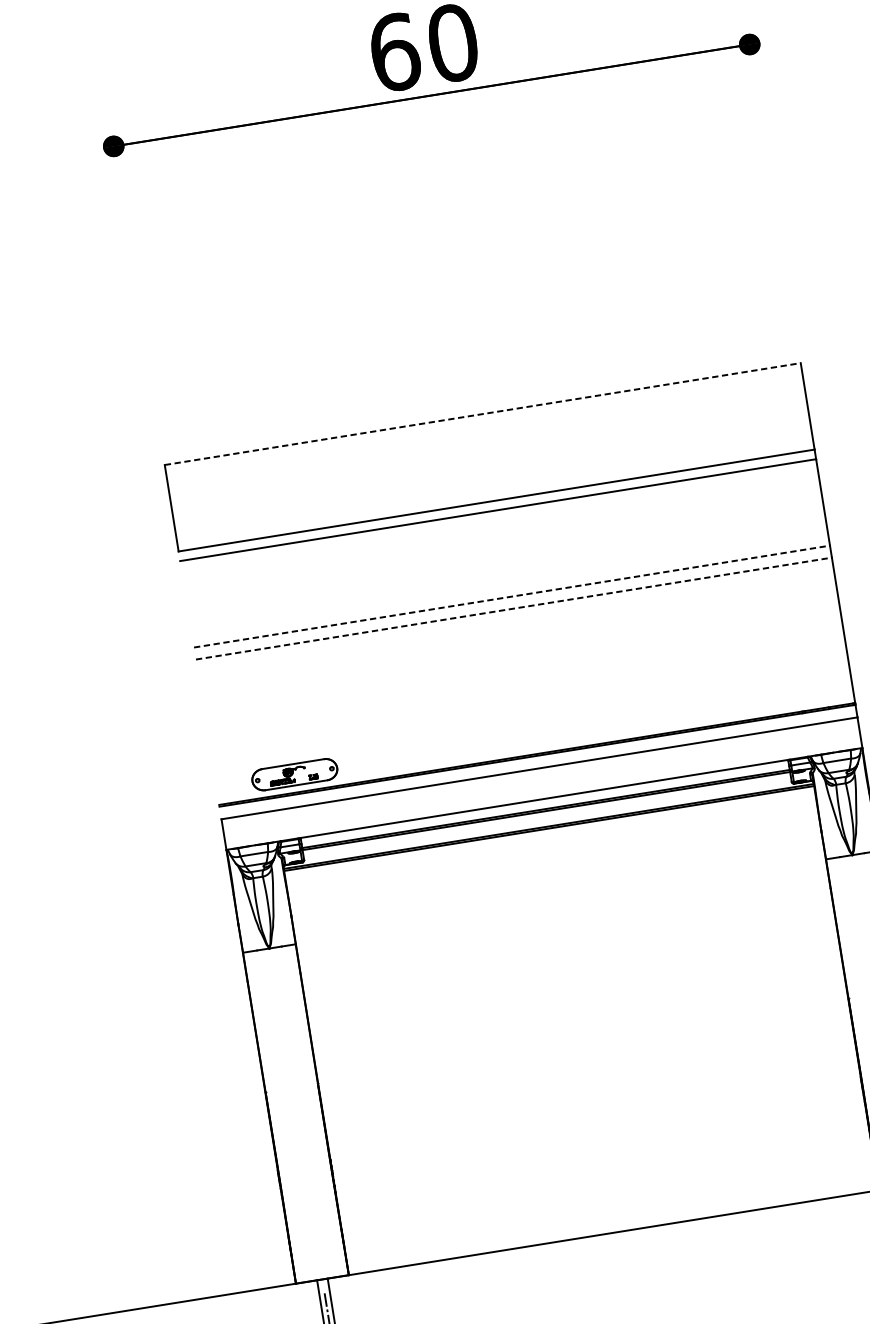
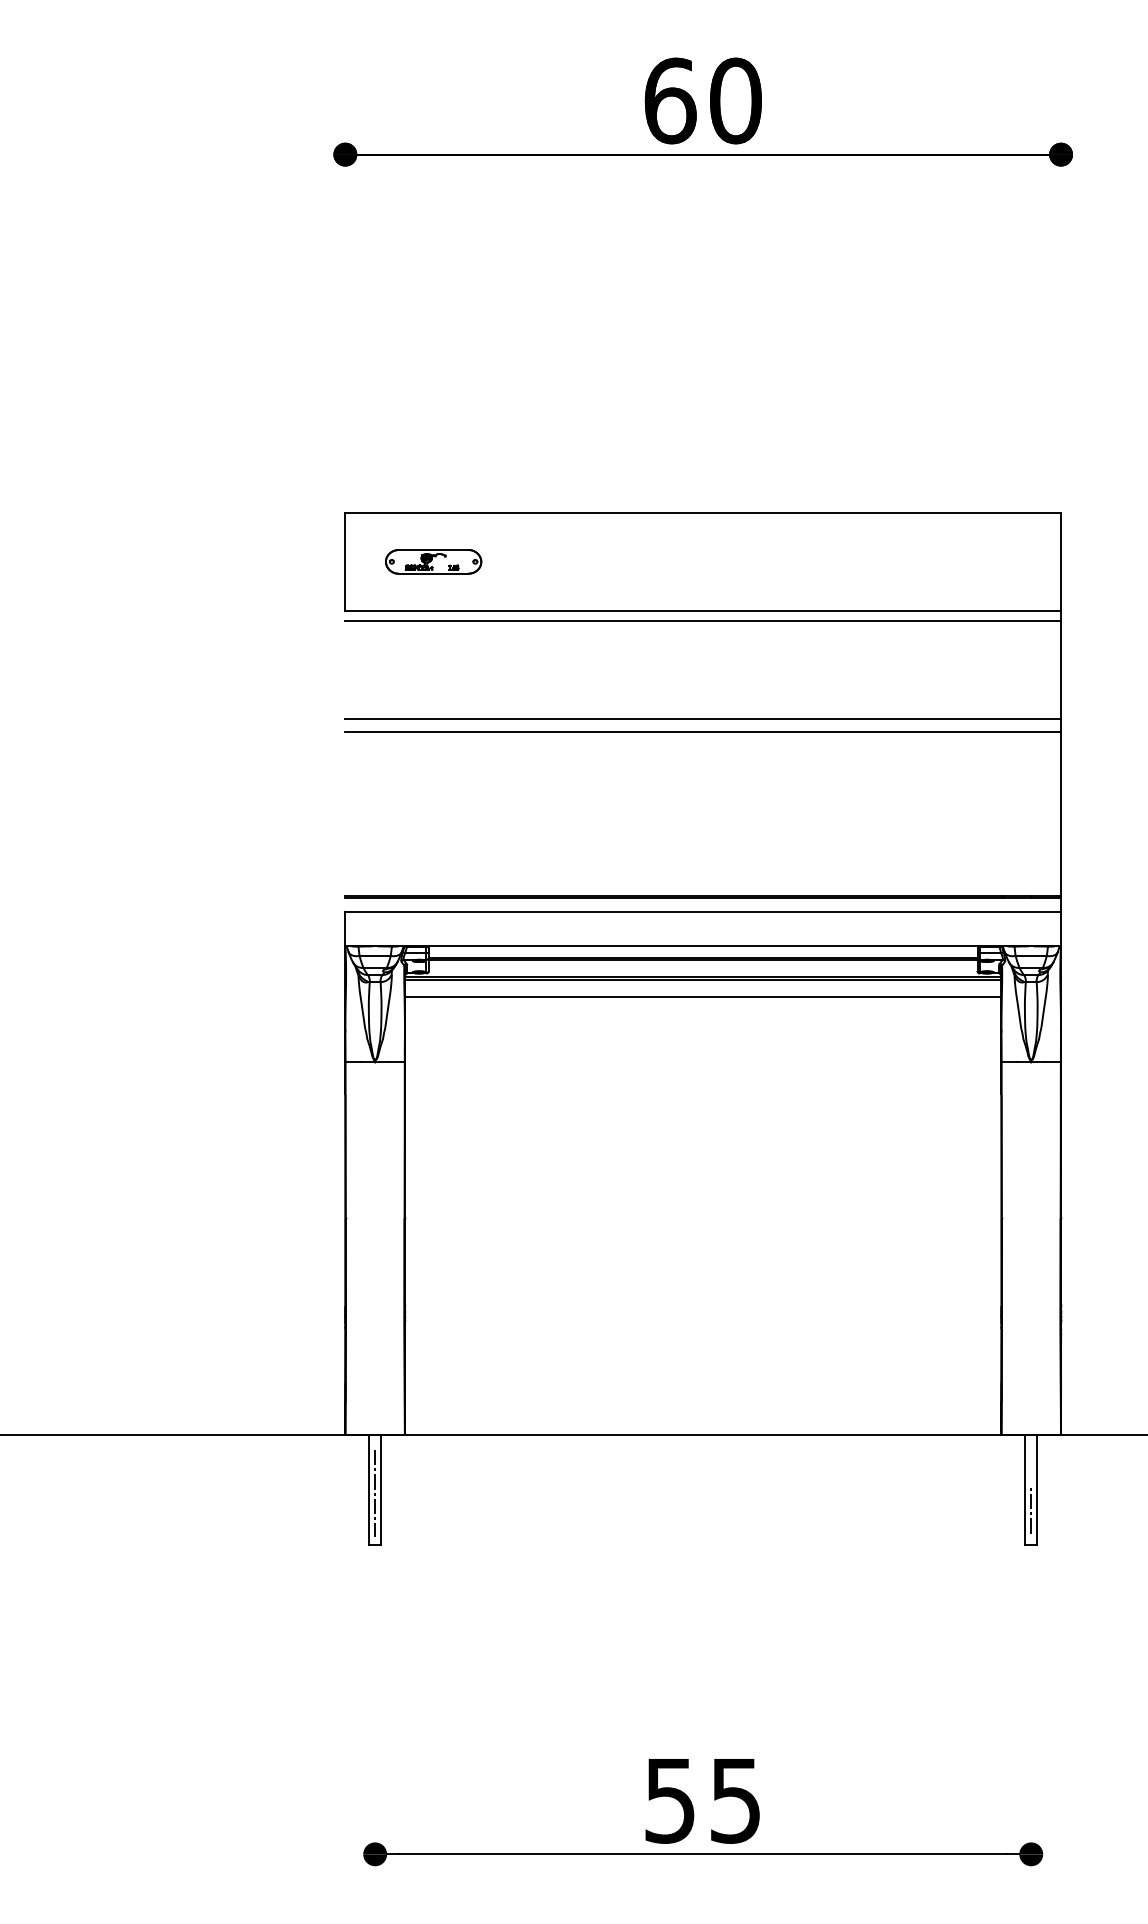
line: (483, 414) -> (703, 513), dashed -> solid
line: (512, 596) -> (703, 718), dashed -> solid
line: (514, 608) -> (703, 732), dashed -> solid
part: (294, 774) -> (433, 561), moved
line: (551, 843) -> (703, 996), added

